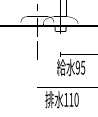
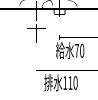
text: (80, 67) -> (79, 50), 95 -> 70

